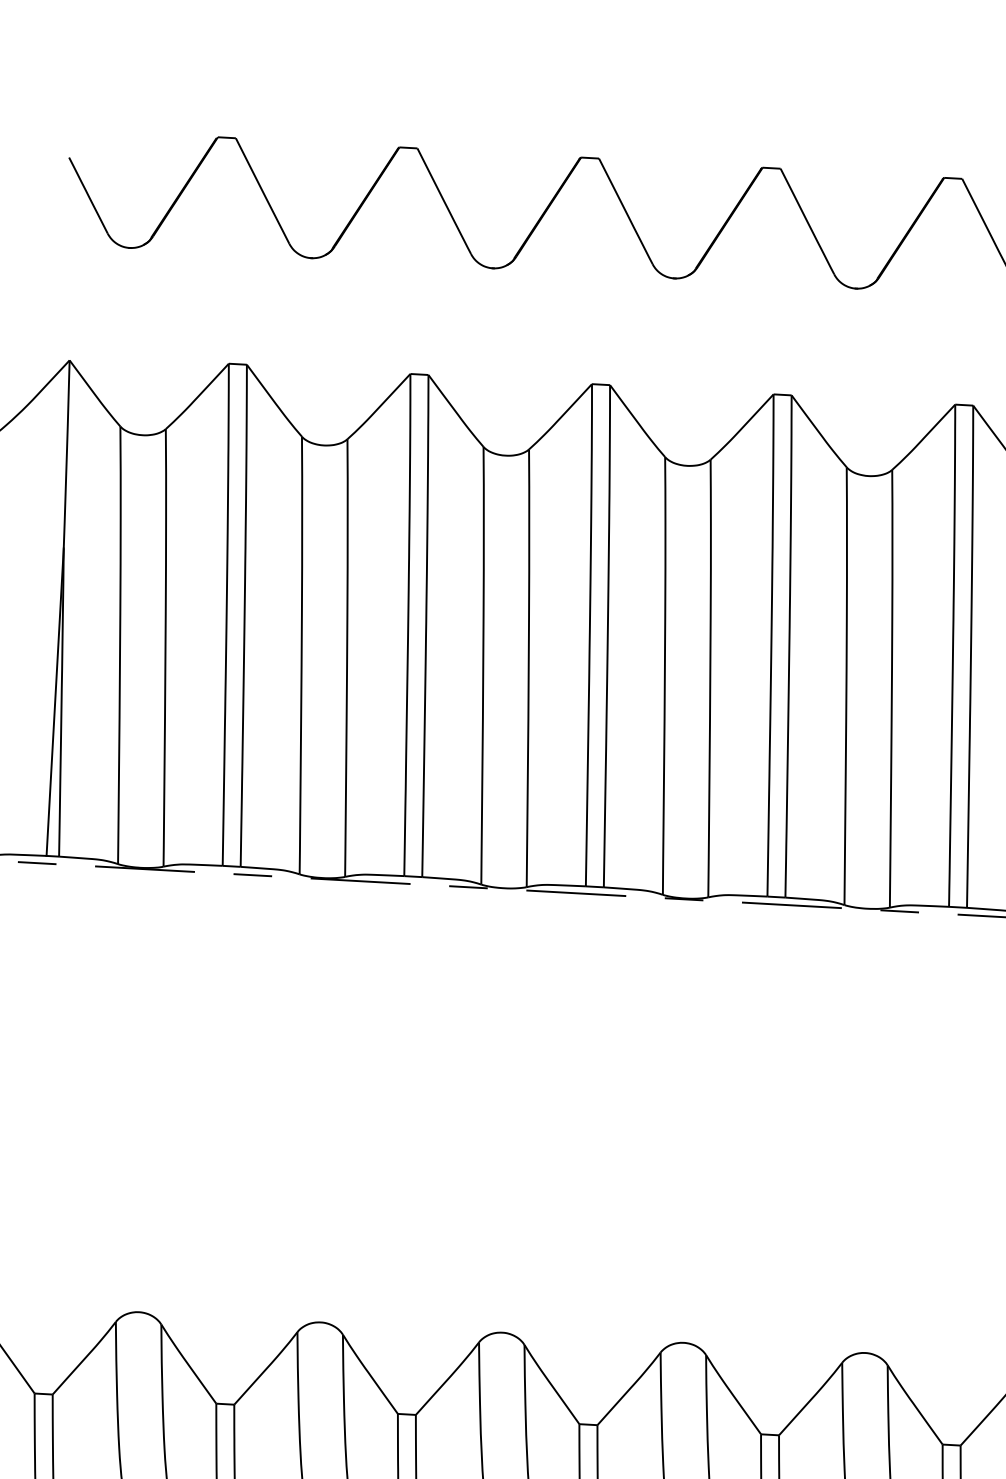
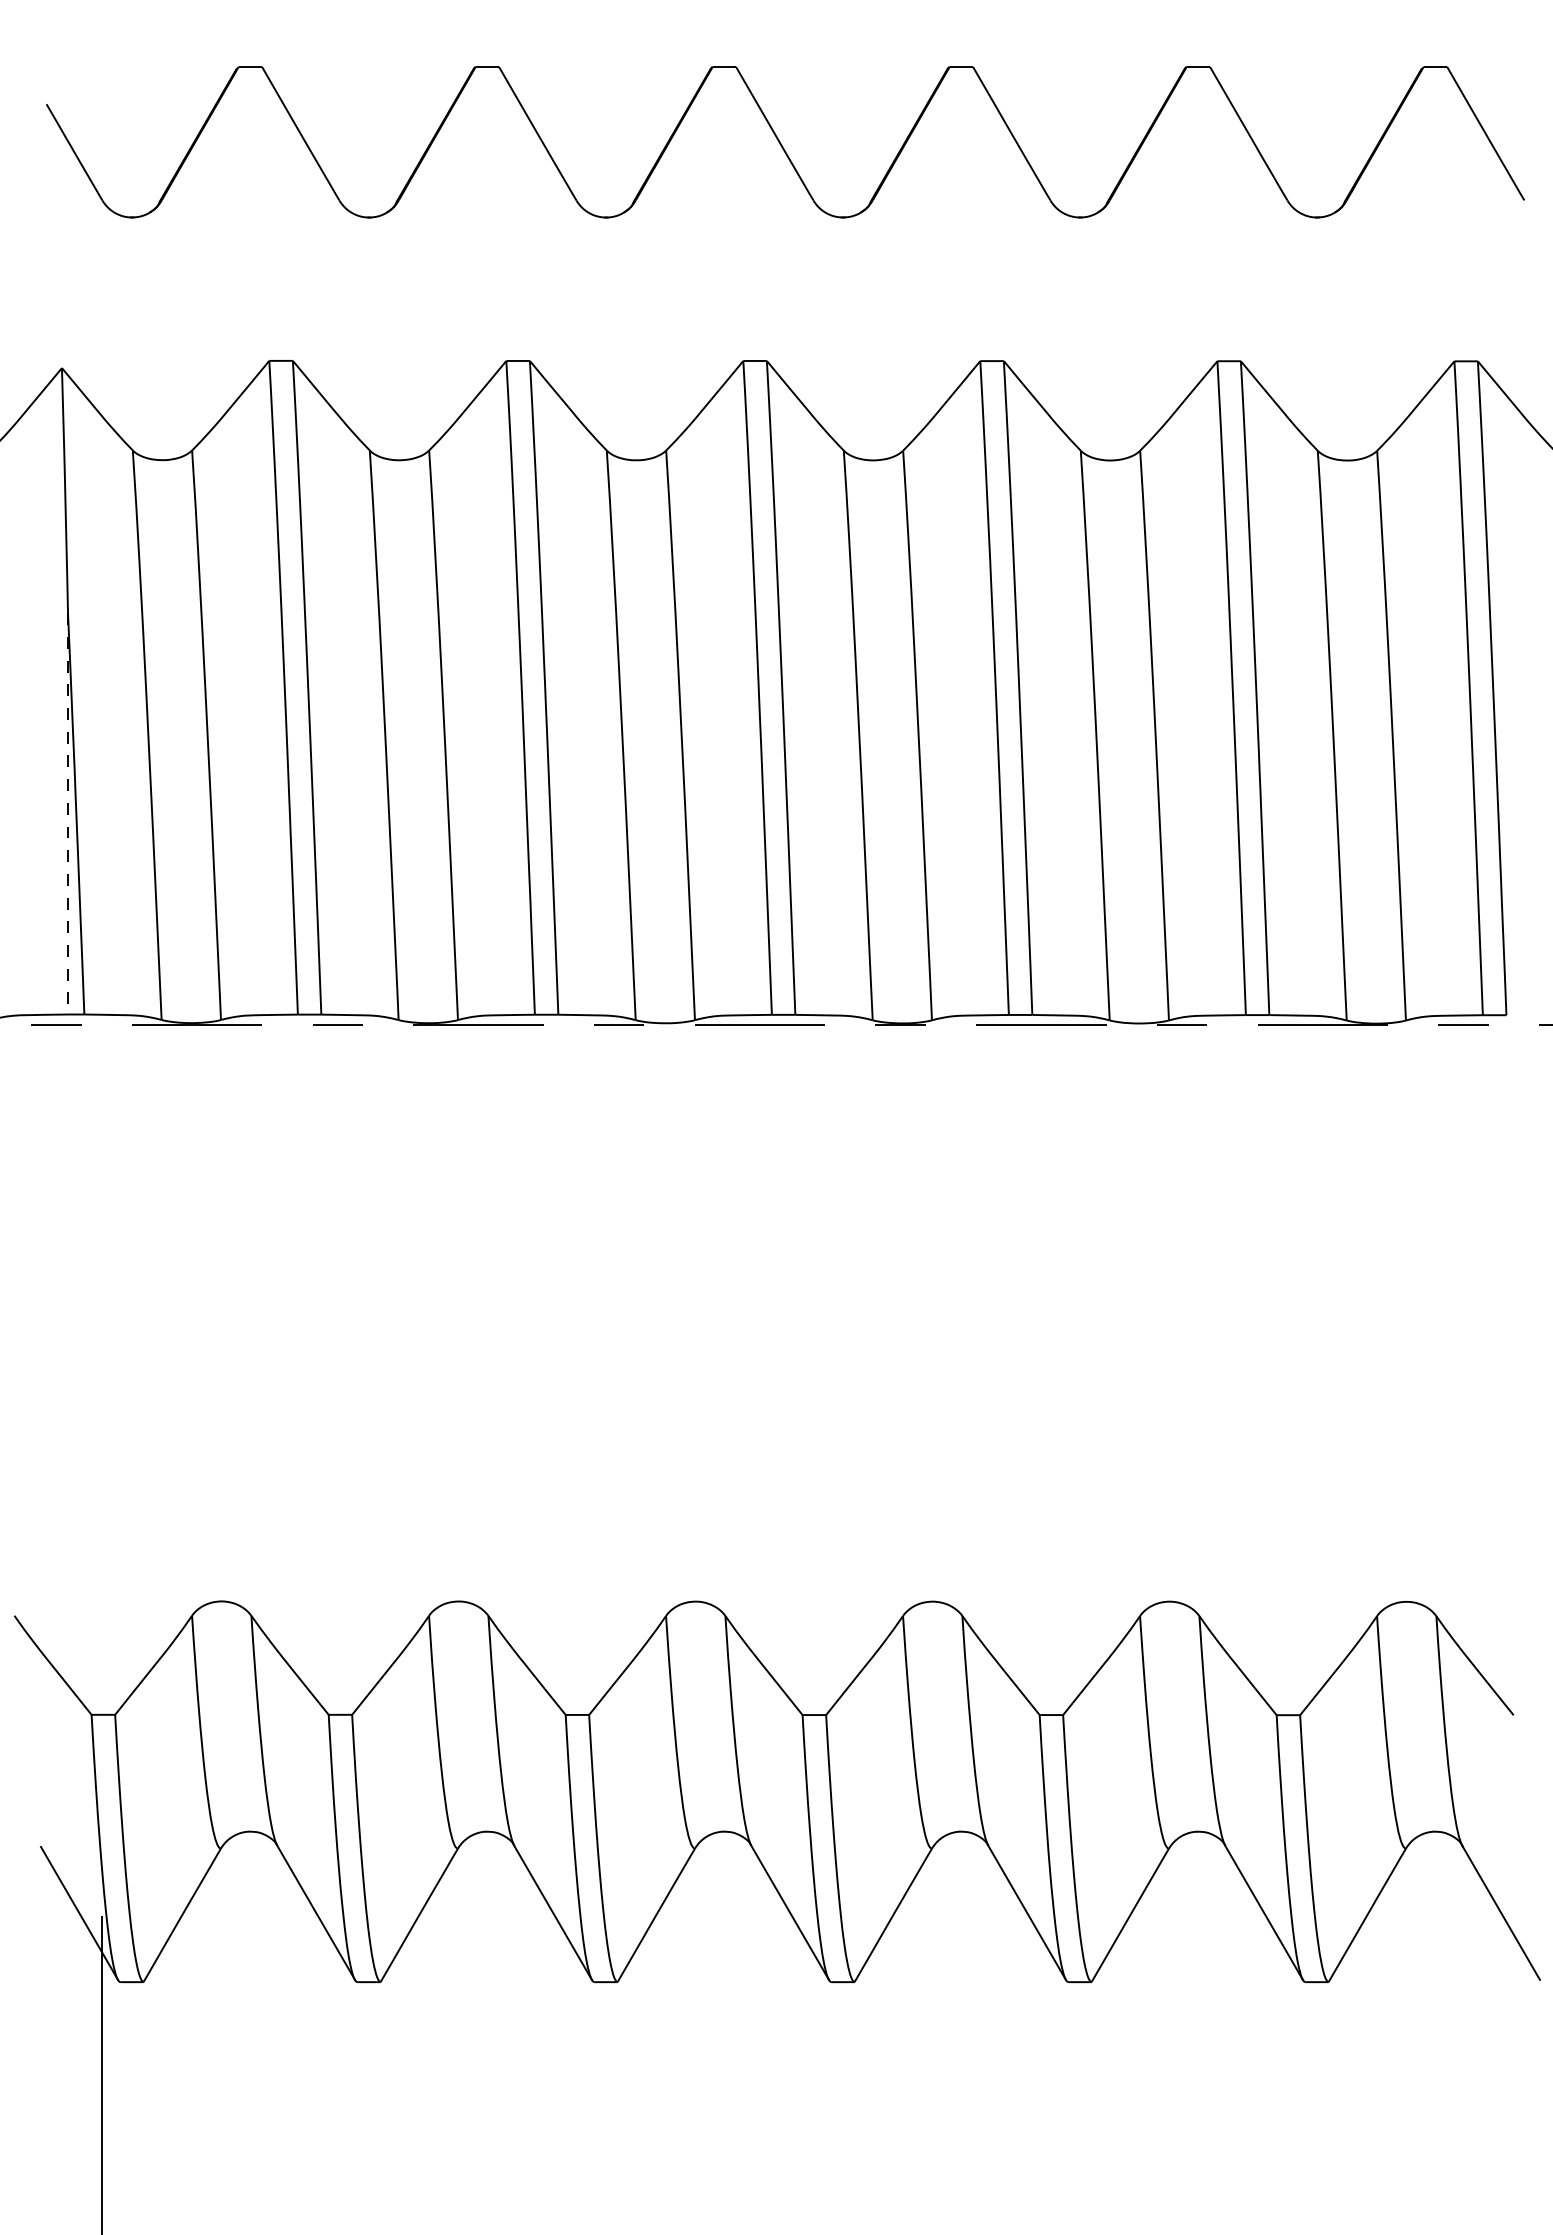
line: (55, 701) -> (68, 813), solid -> dashed

